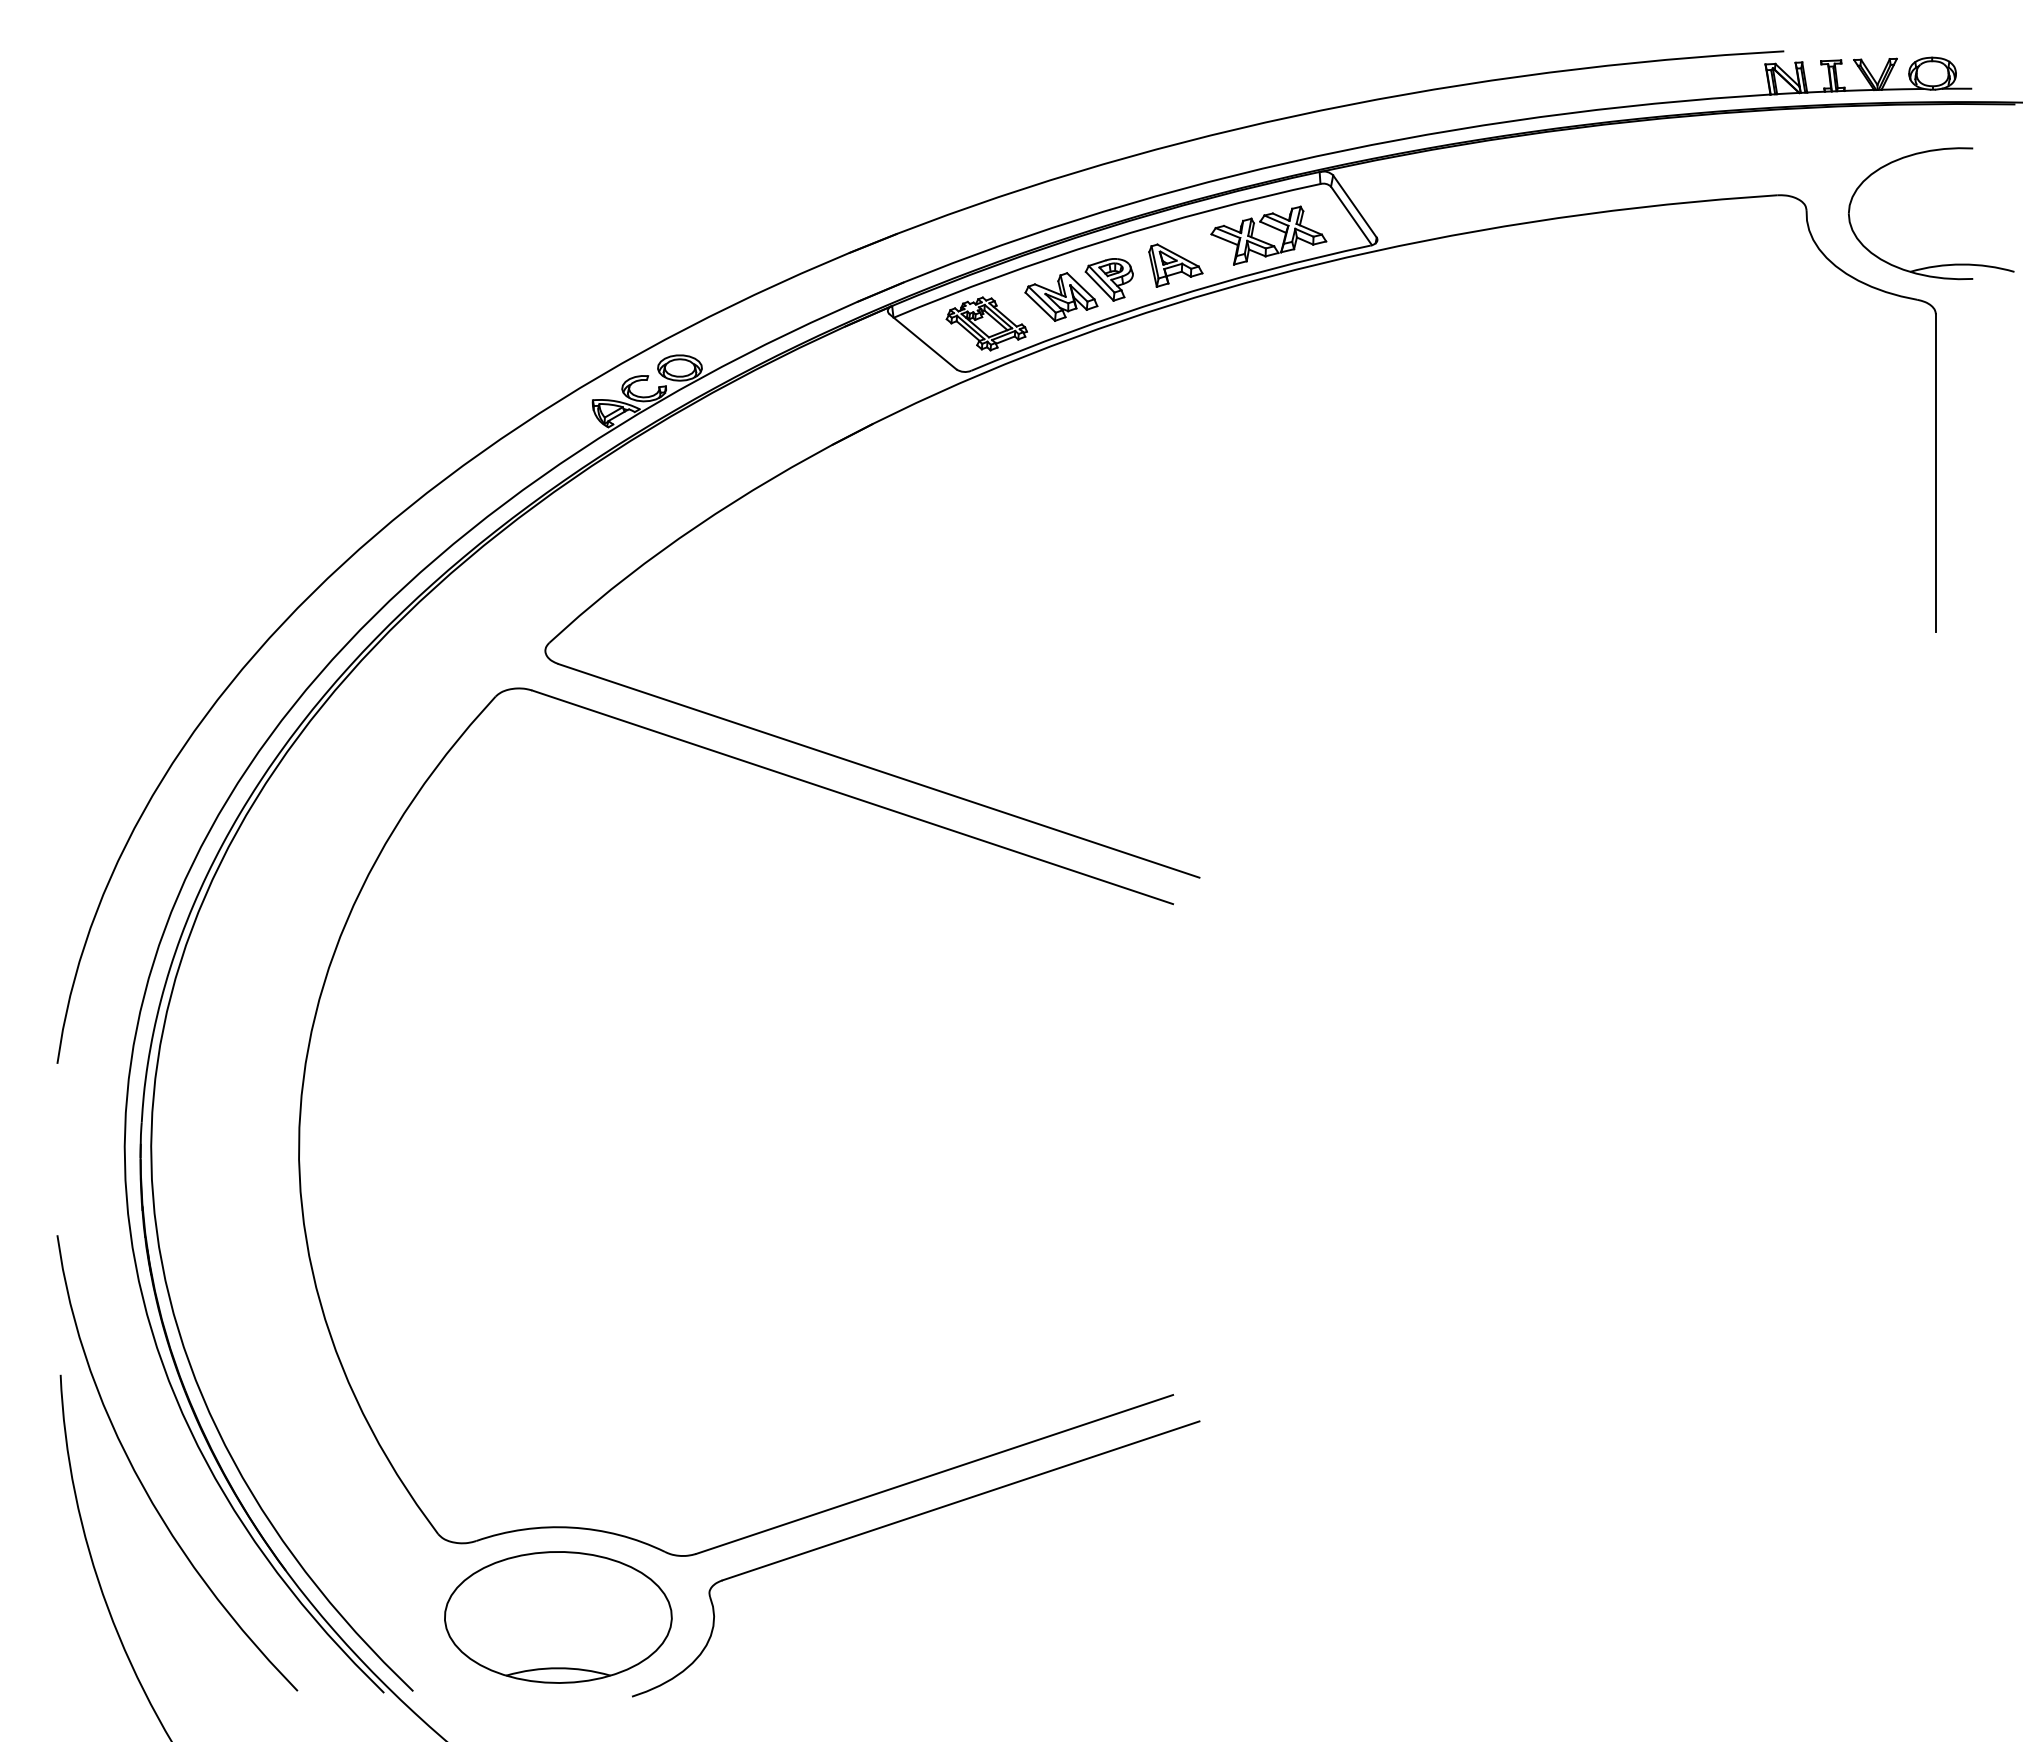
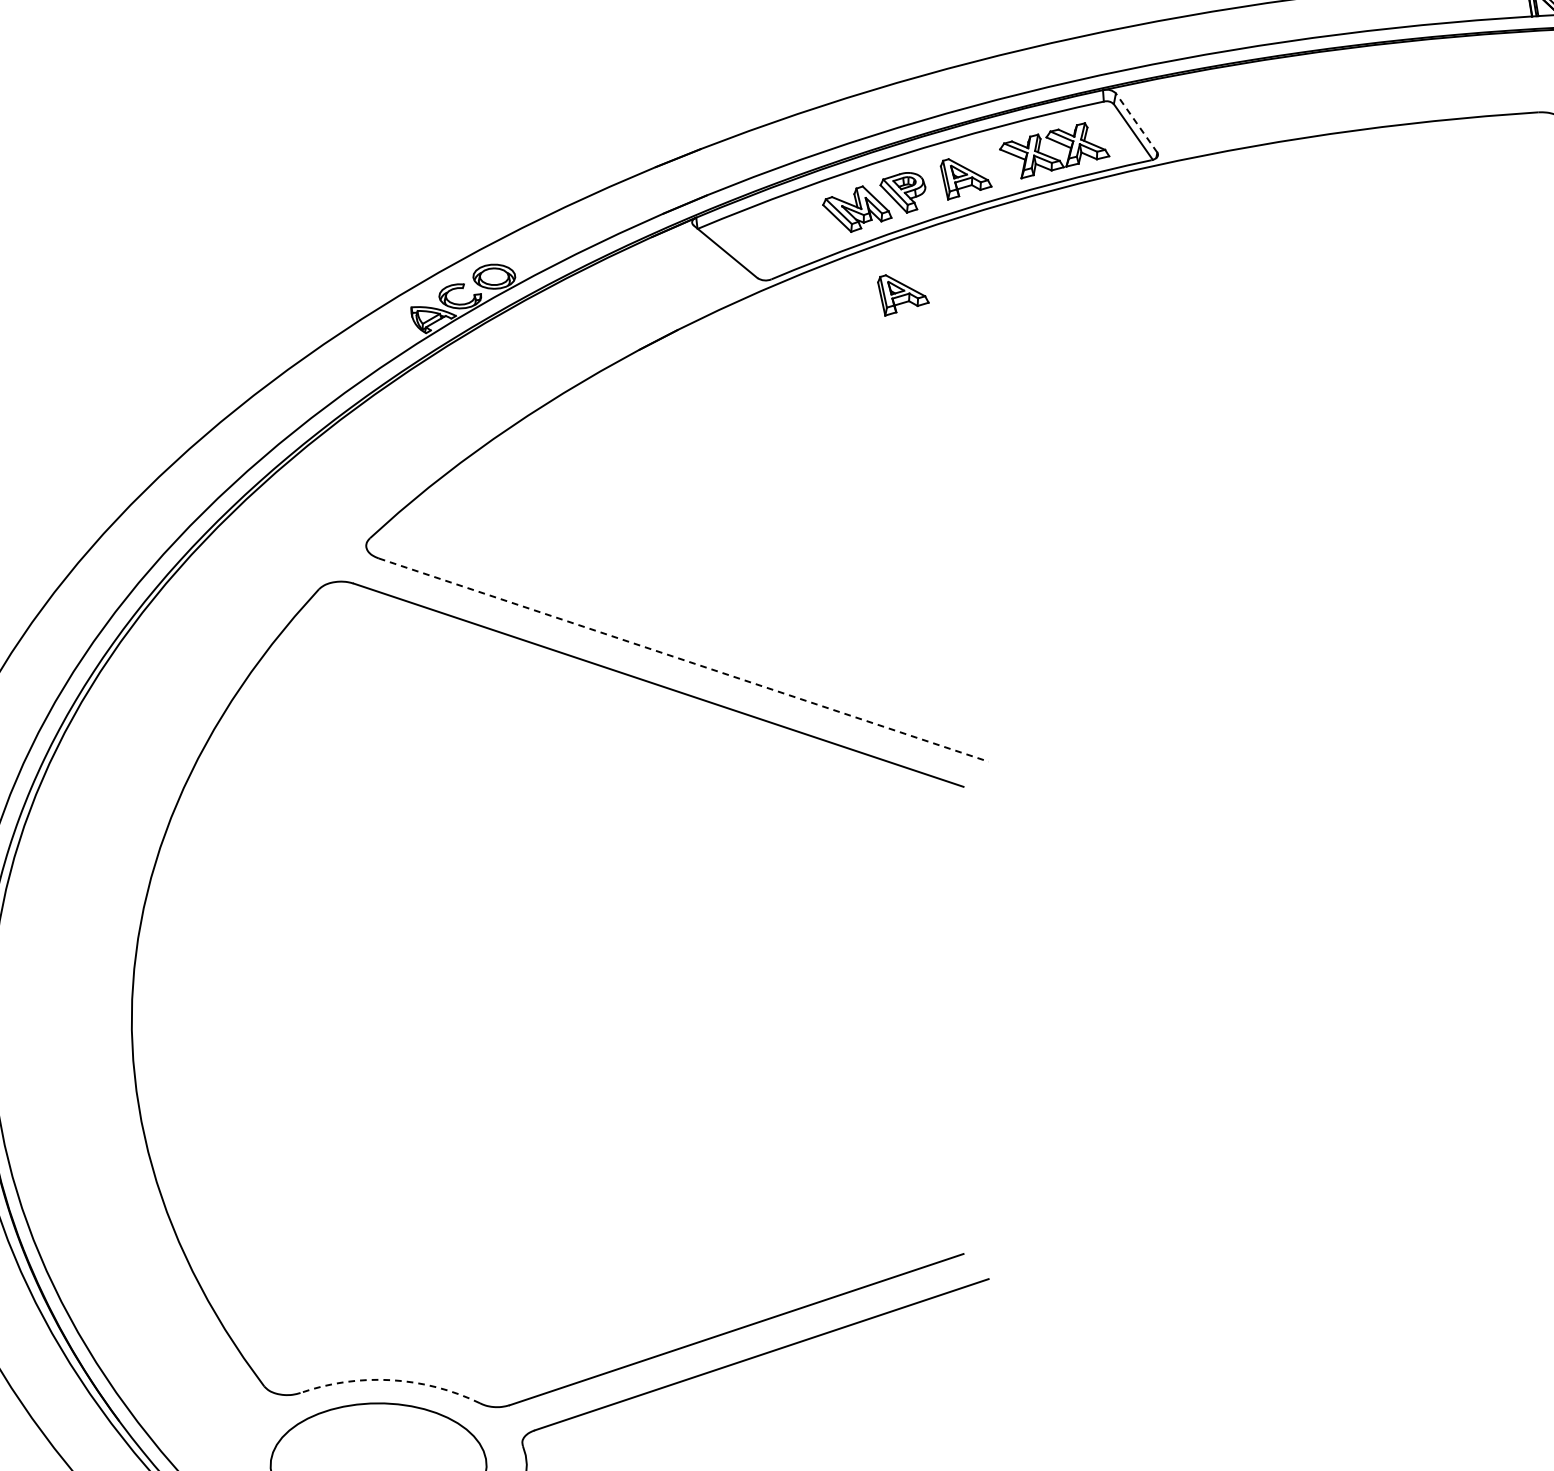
line: (1354, 206) -> (1136, 123), solid -> dashed
part: (986, 323) -> (786, 234), removed
part: (1109, 387) -> (903, 295), added
line: (879, 770) -> (684, 659), solid -> dashed
arc: (571, 1527) -> (391, 1380), solid -> dashed

